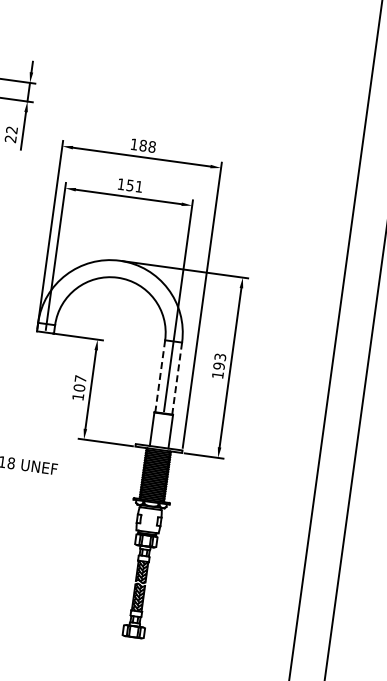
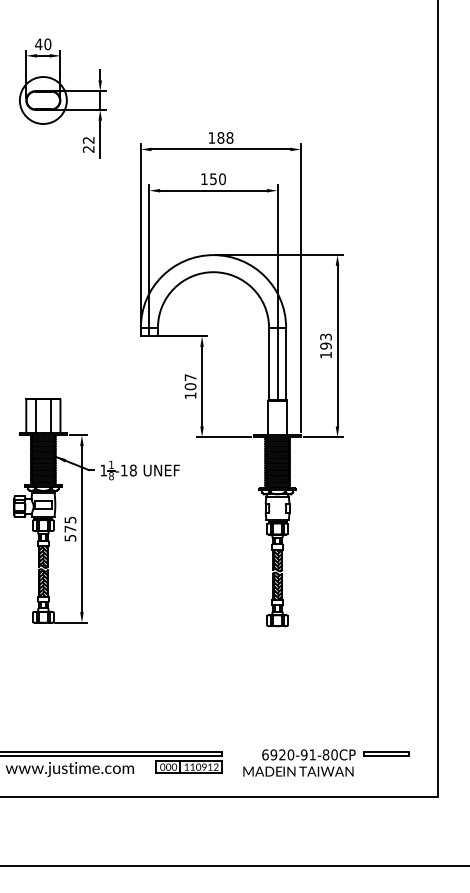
text: (139, 187) -> (222, 179), 151 -> 150
line: (160, 376) -> (269, 364), dashed -> solid
line: (177, 379) -> (286, 364), dashed -> solid

